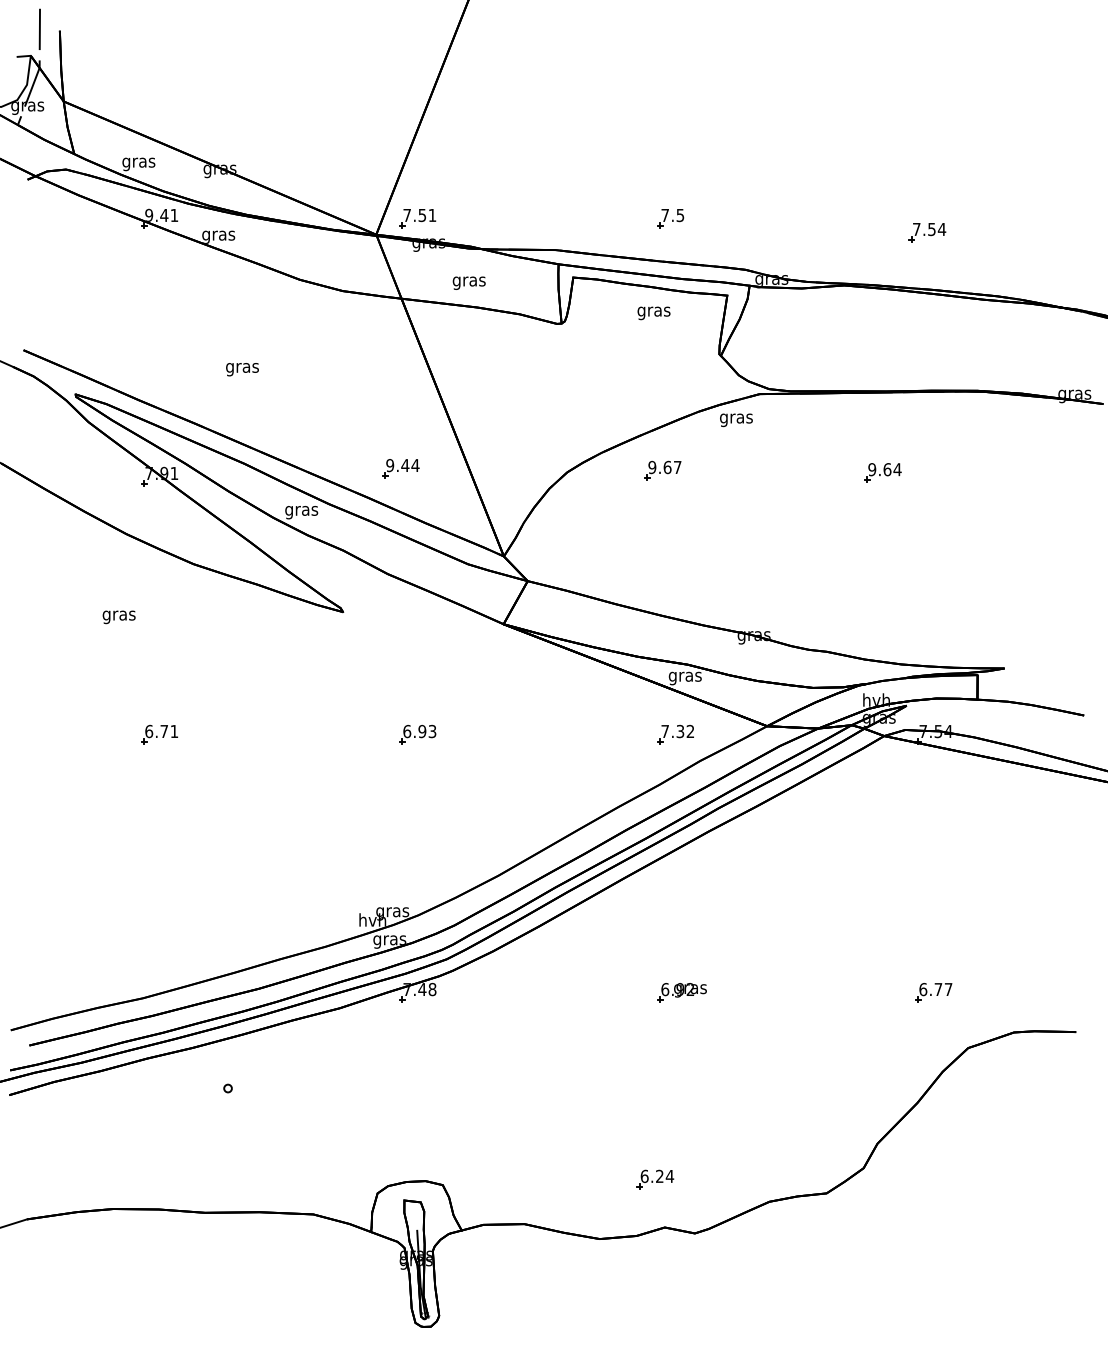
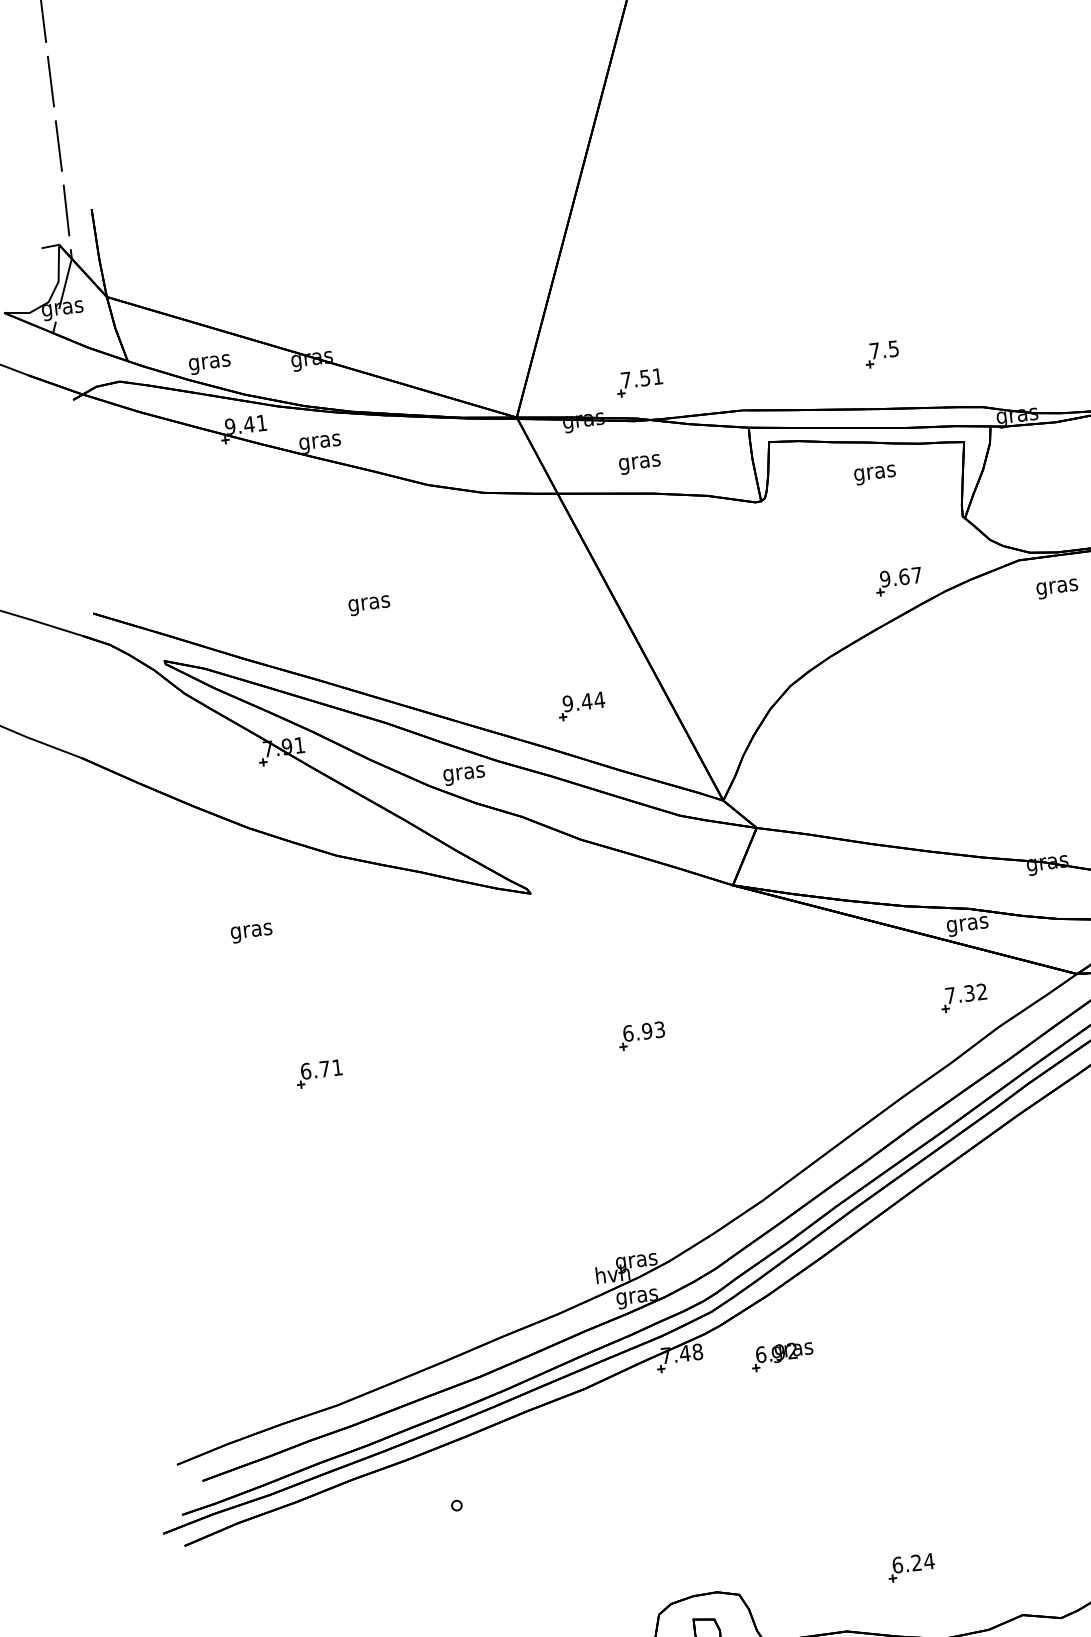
part: (417, 218) -> (639, 382), moved
text: (736, 420) -> (1057, 589), moved
part: (662, 470) -> (898, 581), moved
part: (681, 992) -> (781, 1355), moved
part: (655, 1179) -> (911, 1567), moved

